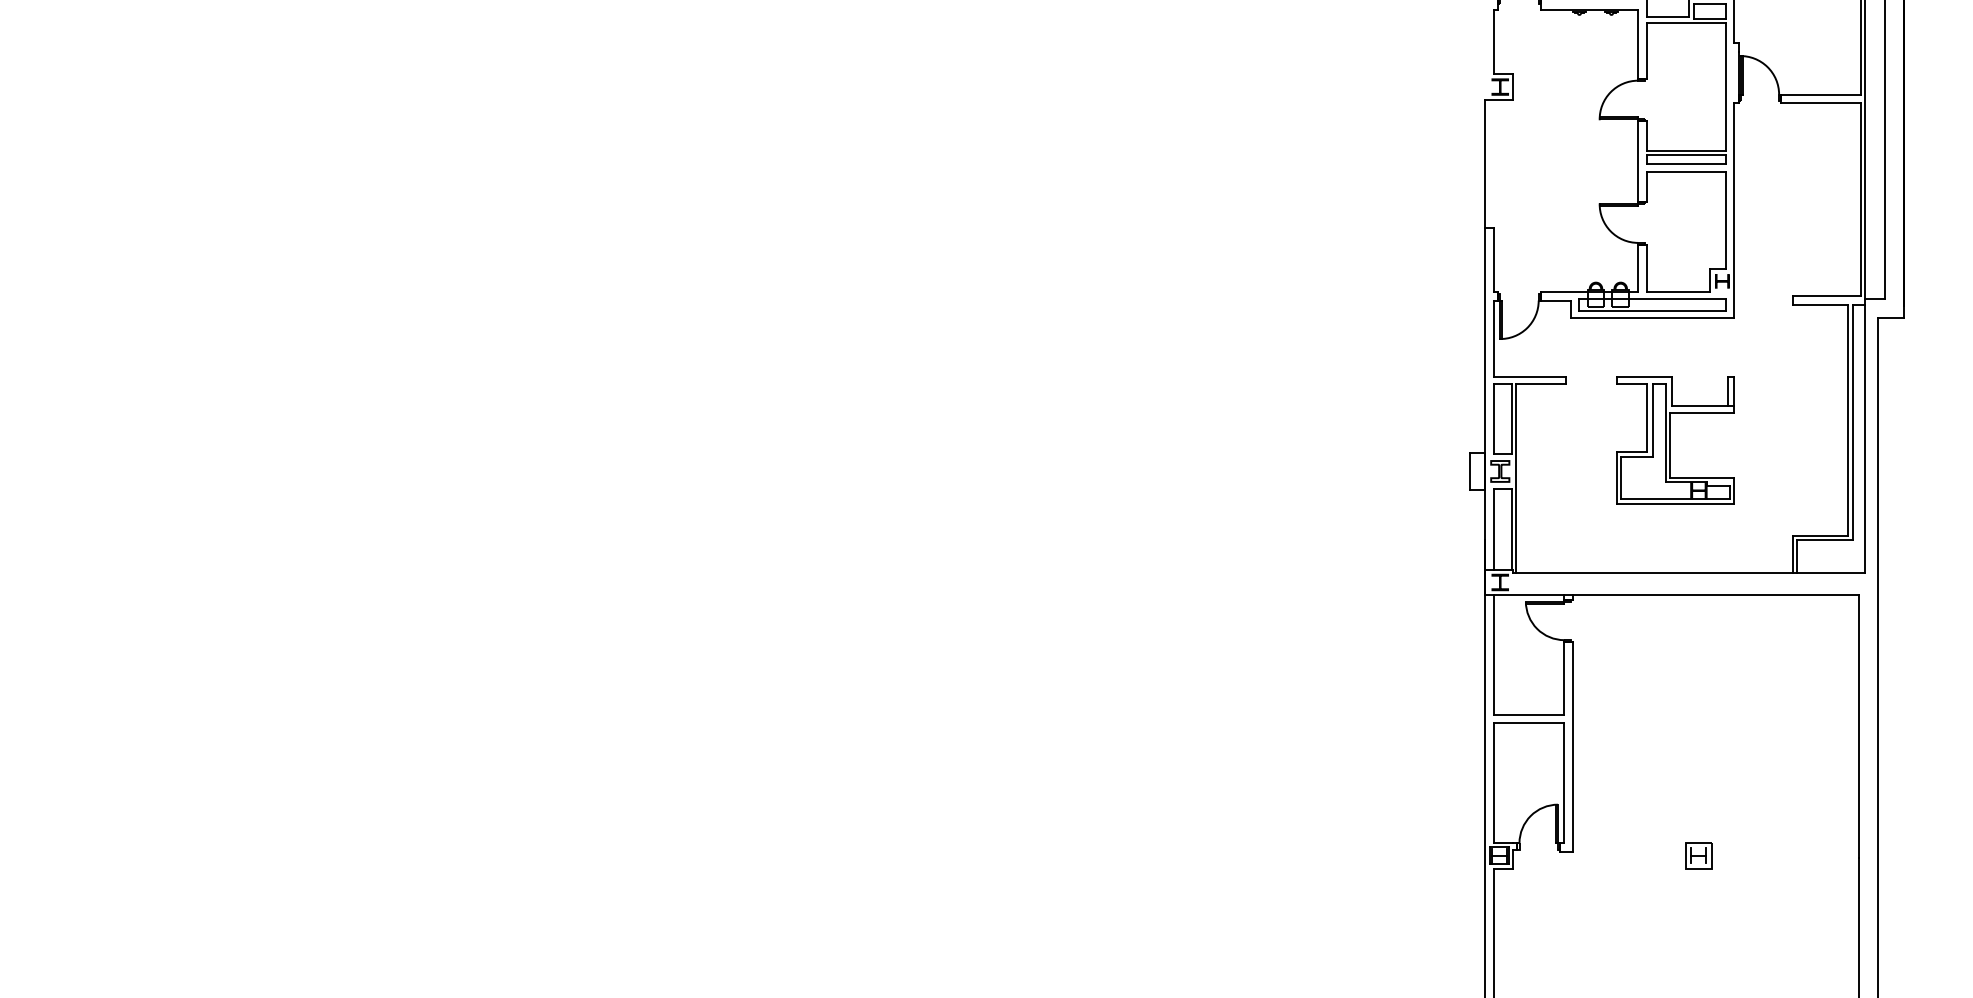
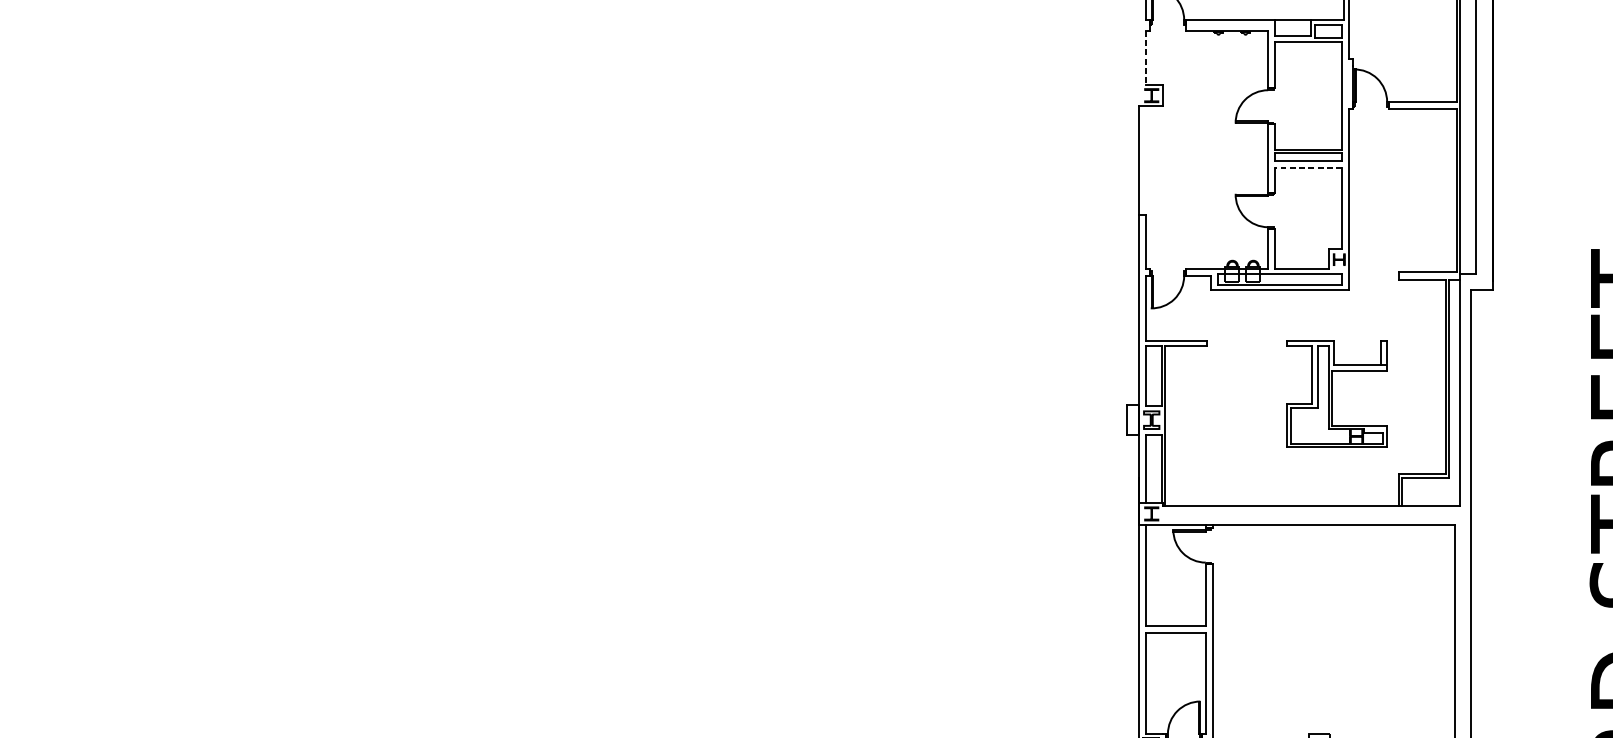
line: (1493, 42) -> (1146, 58), solid -> dashed
line: (1686, 172) -> (1308, 167), solid -> dashed
part: (1675, 440) -> (1336, 394), moved

